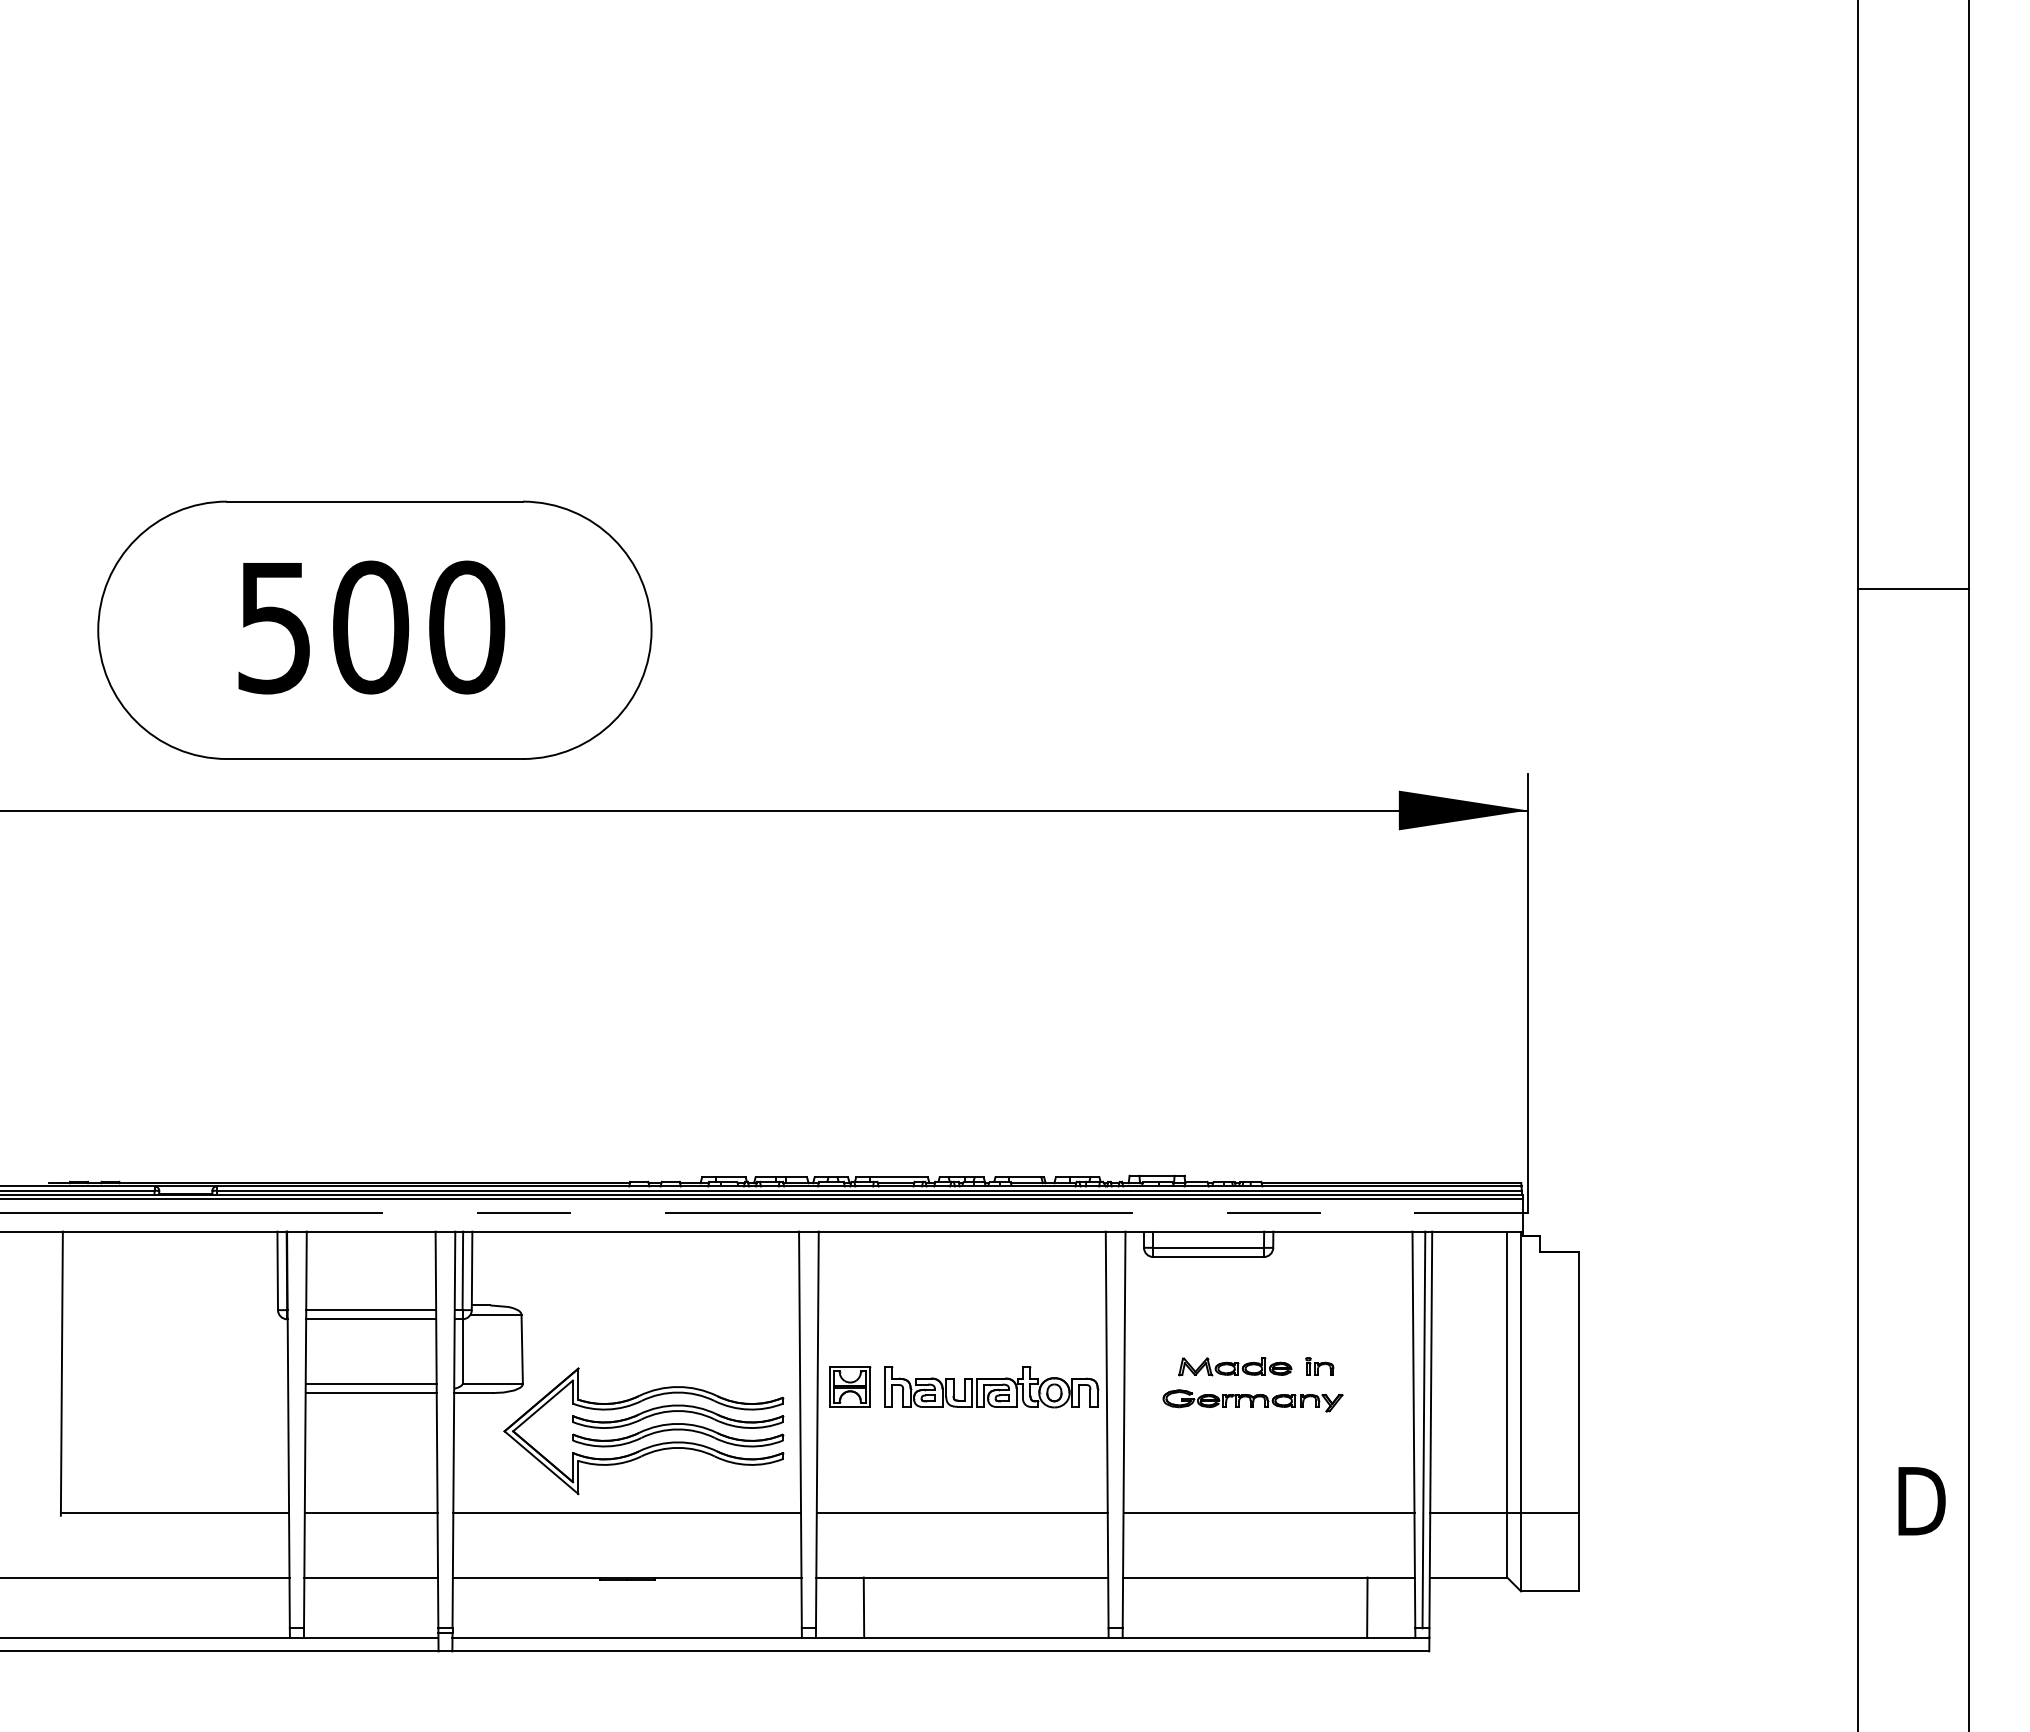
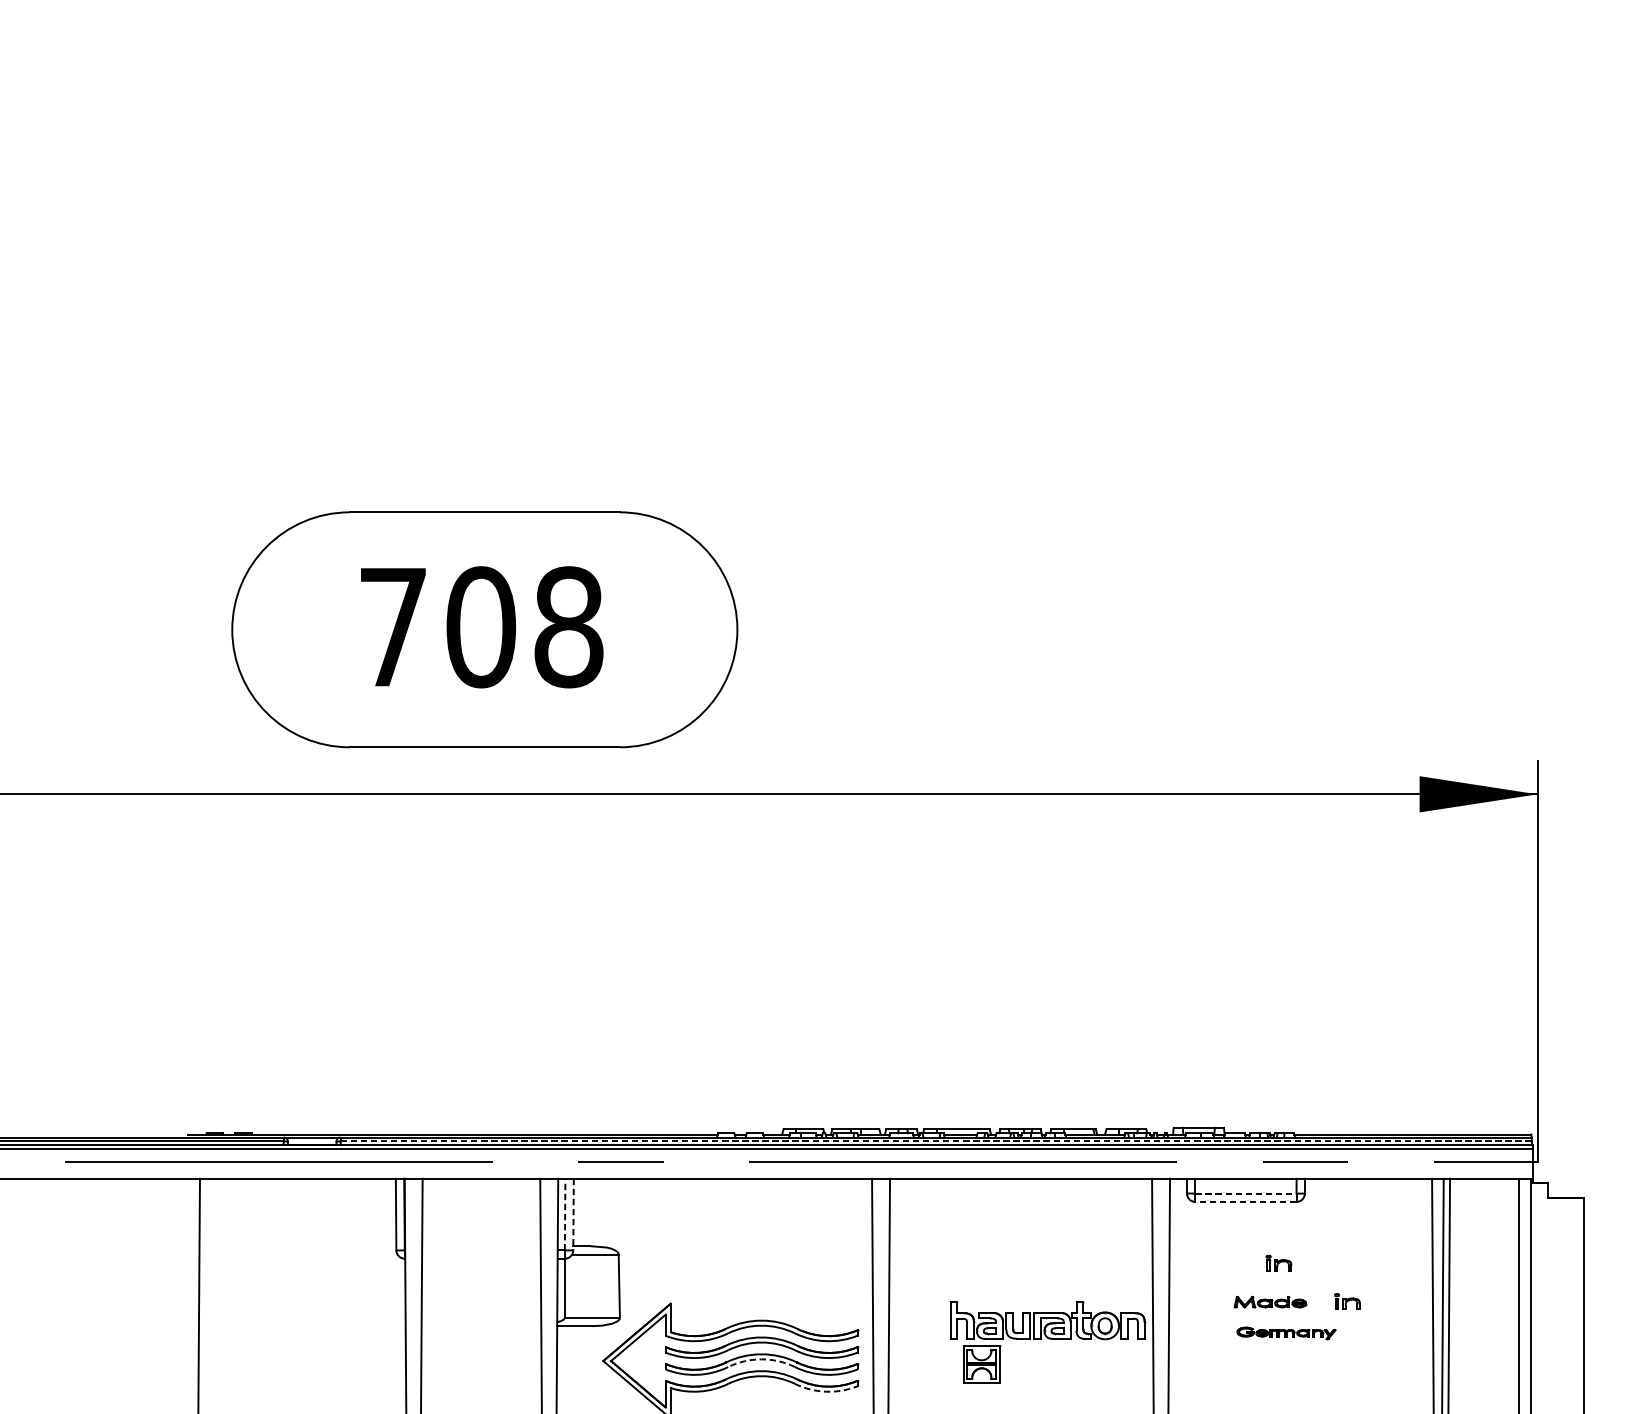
text: (371, 627) -> (481, 627), 500 -> 708
line: (868, 1190) -> (935, 1141), solid -> dashed
line: (1209, 1247) -> (1246, 1193), solid -> dashed
line: (1208, 1257) -> (1245, 1202), solid -> dashed
line: (462, 1270) -> (564, 1214), solid -> dashed
line: (472, 1271) -> (573, 1215), solid -> dashed
line: (371, 1310) -> (481, 1250), removed
line: (371, 1319) -> (481, 1258), removed
part: (1244, 1324) -> (1278, 1263), added
part: (1235, 1366) -> (1270, 1301), size x0.7
line: (370, 1383) -> (480, 1317), removed
part: (850, 1386) -> (982, 1363), moved
line: (370, 1393) -> (480, 1326), removed
part: (1252, 1400) -> (1286, 1332), size x0.6
arc: (678, 1429) -> (761, 1359), solid -> dashed
arc: (748, 1464) -> (825, 1391), solid -> dashed

